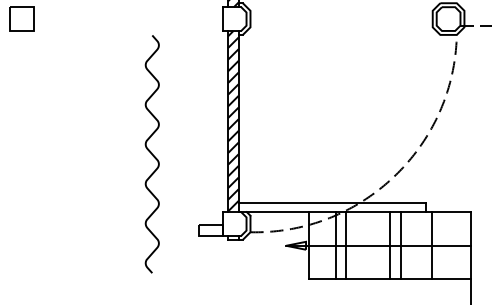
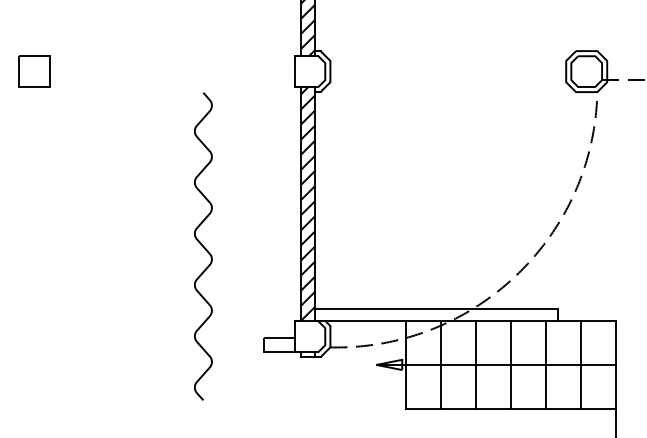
line: (345, 245) -> (475, 364), moved
line: (401, 245) -> (545, 364), moved
line: (432, 245) -> (580, 364), moved

